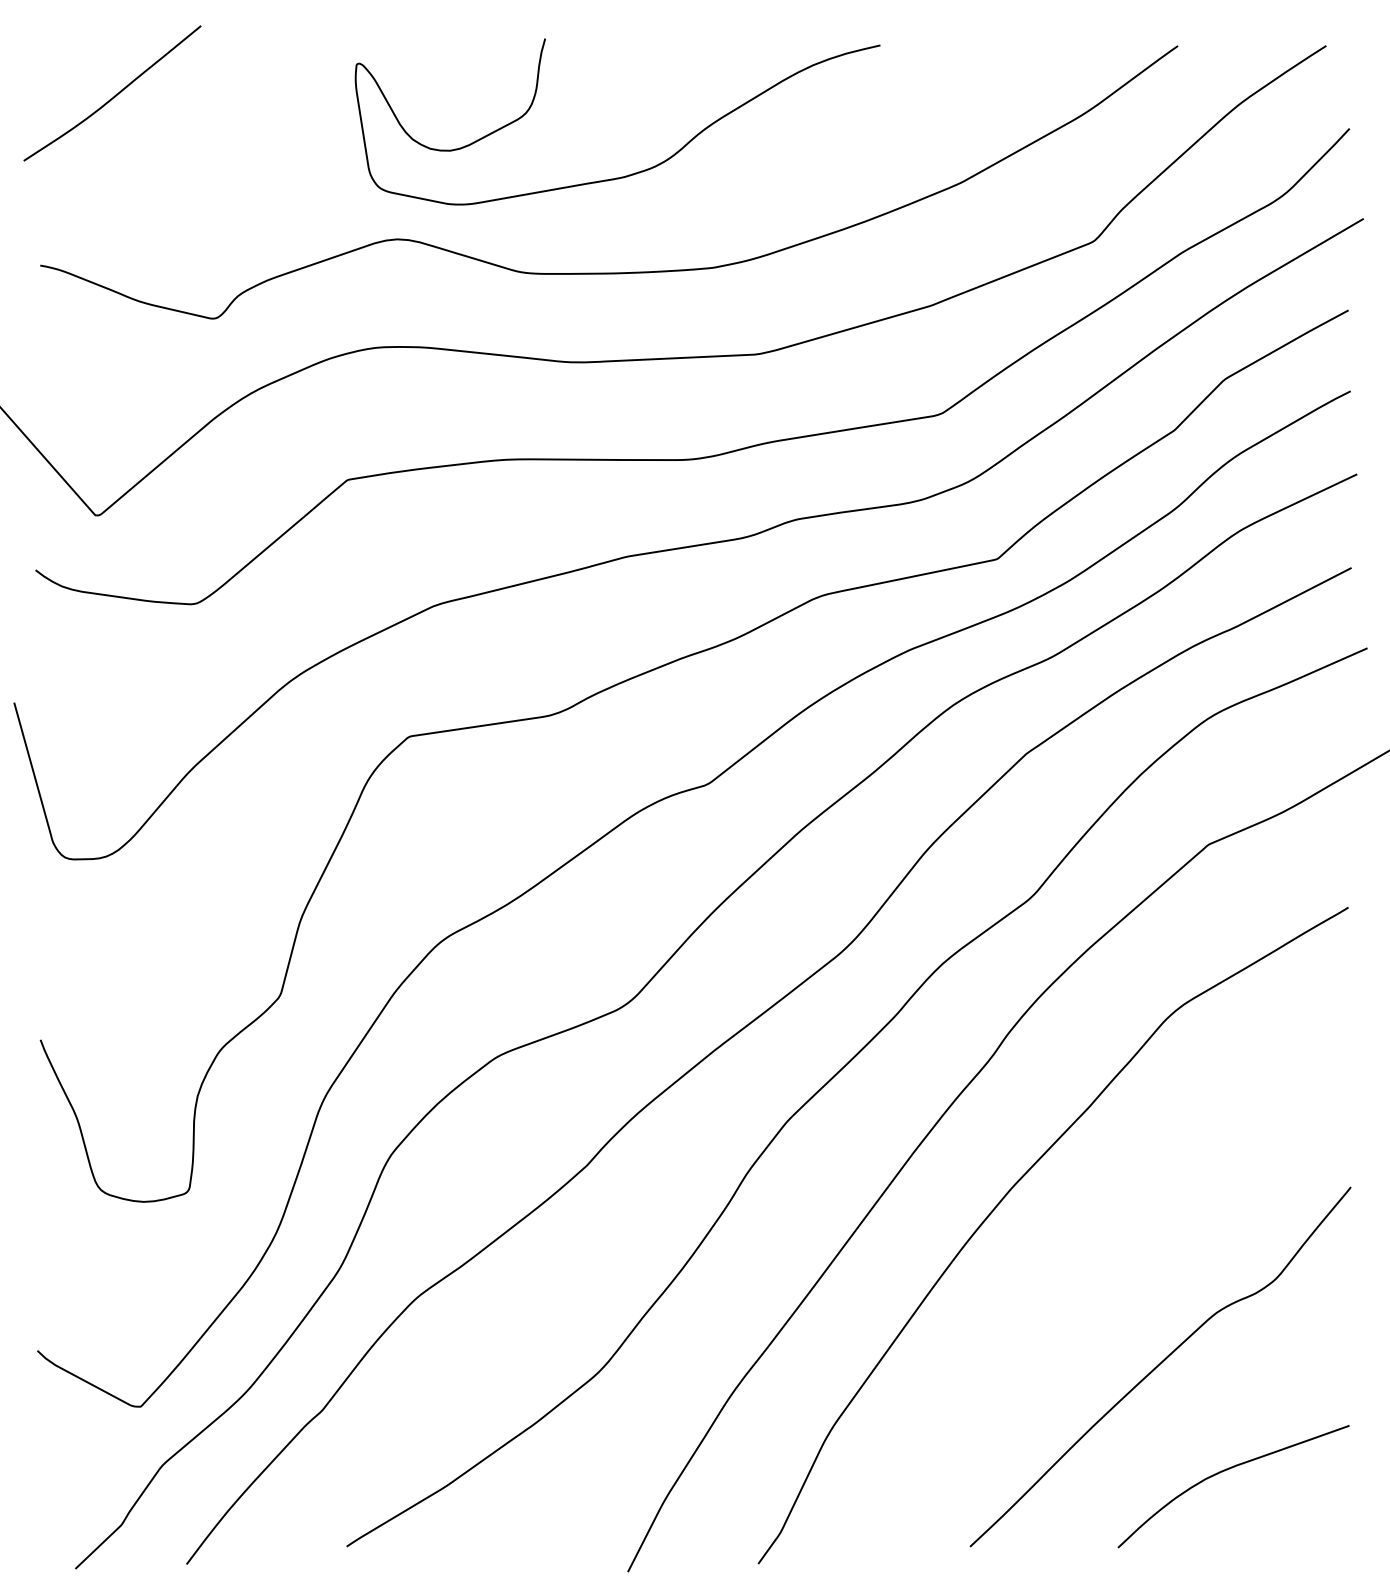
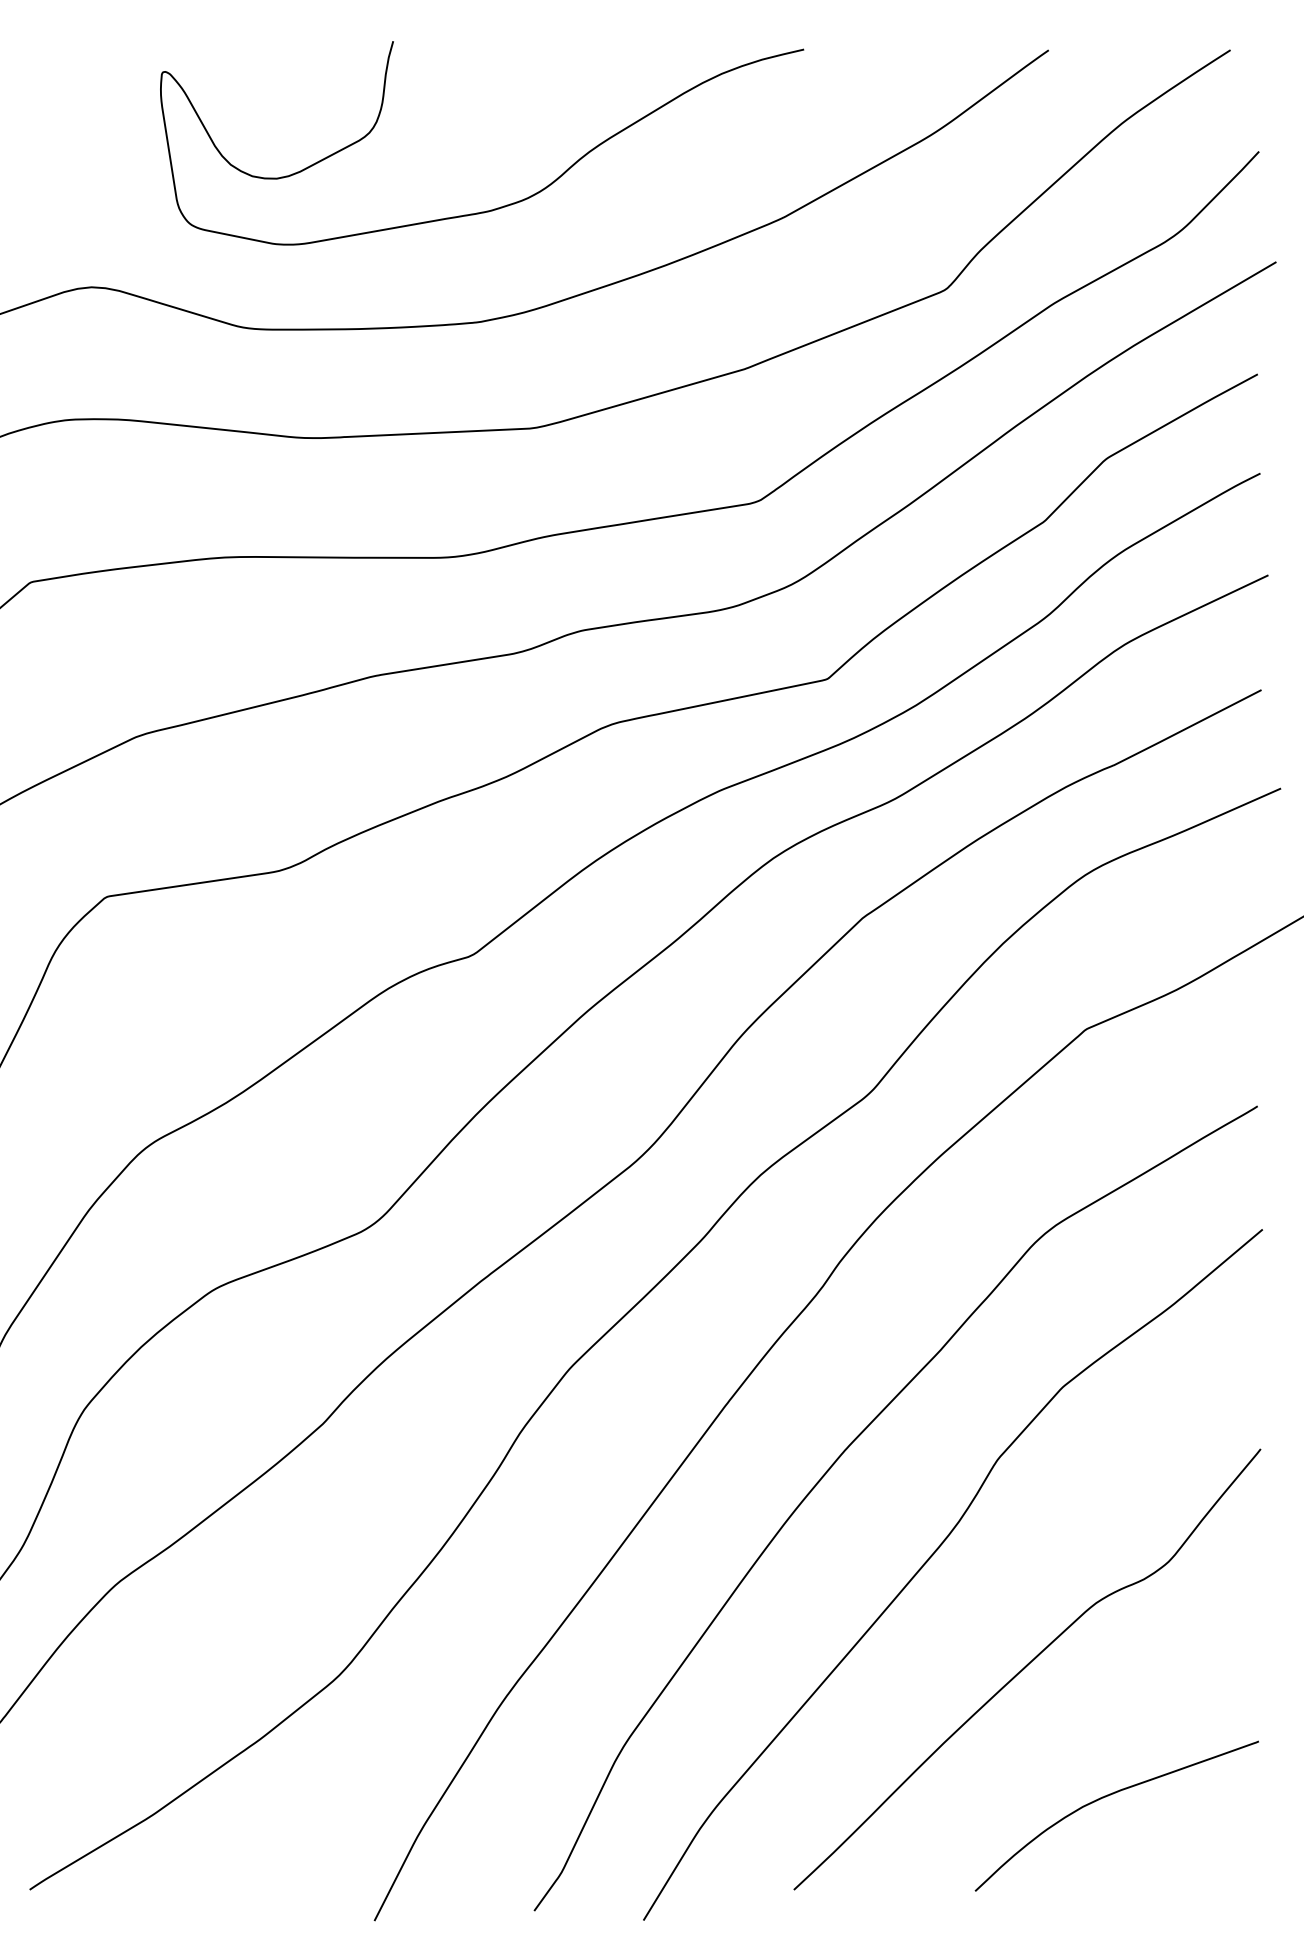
curve: (635, 172) -> (503, 205), moved
curve: (1084, 1273) -> (934, 1554), added

